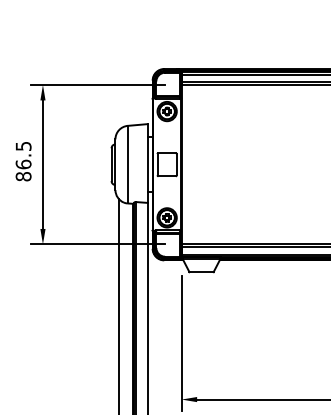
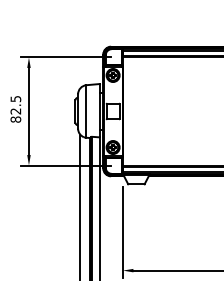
text: (23, 164) -> (15, 111), 86.5 -> 82.5

